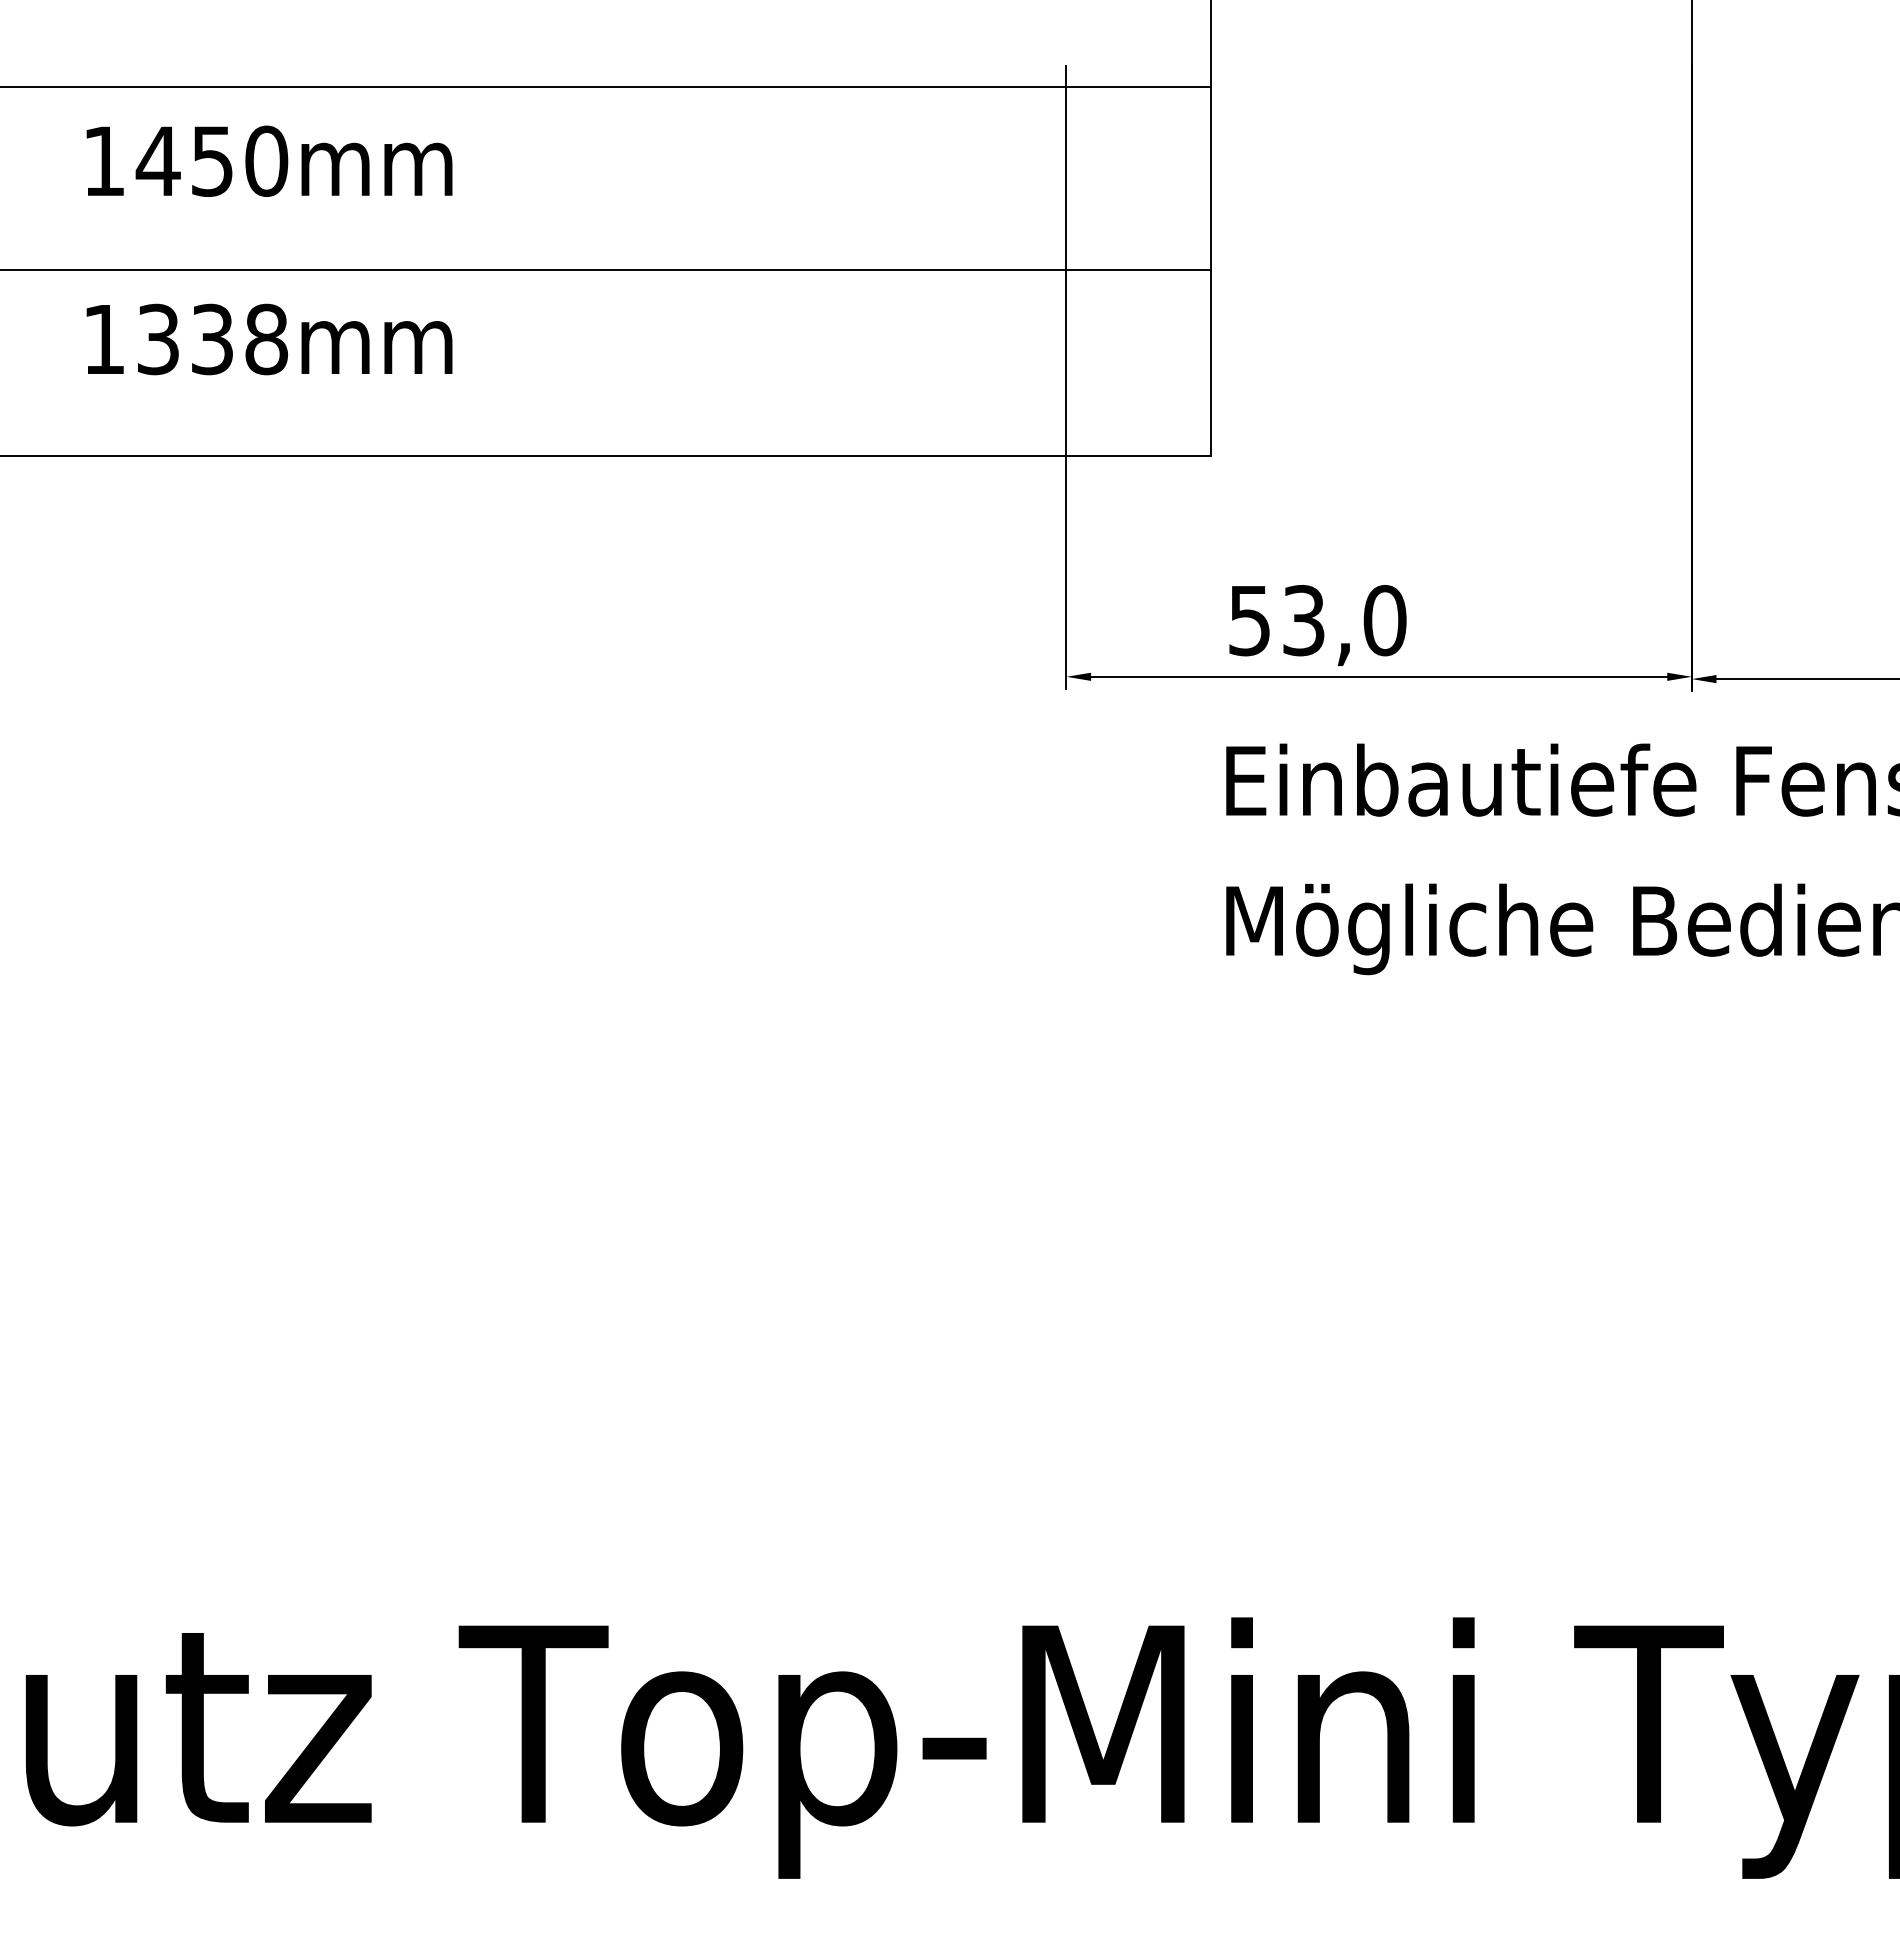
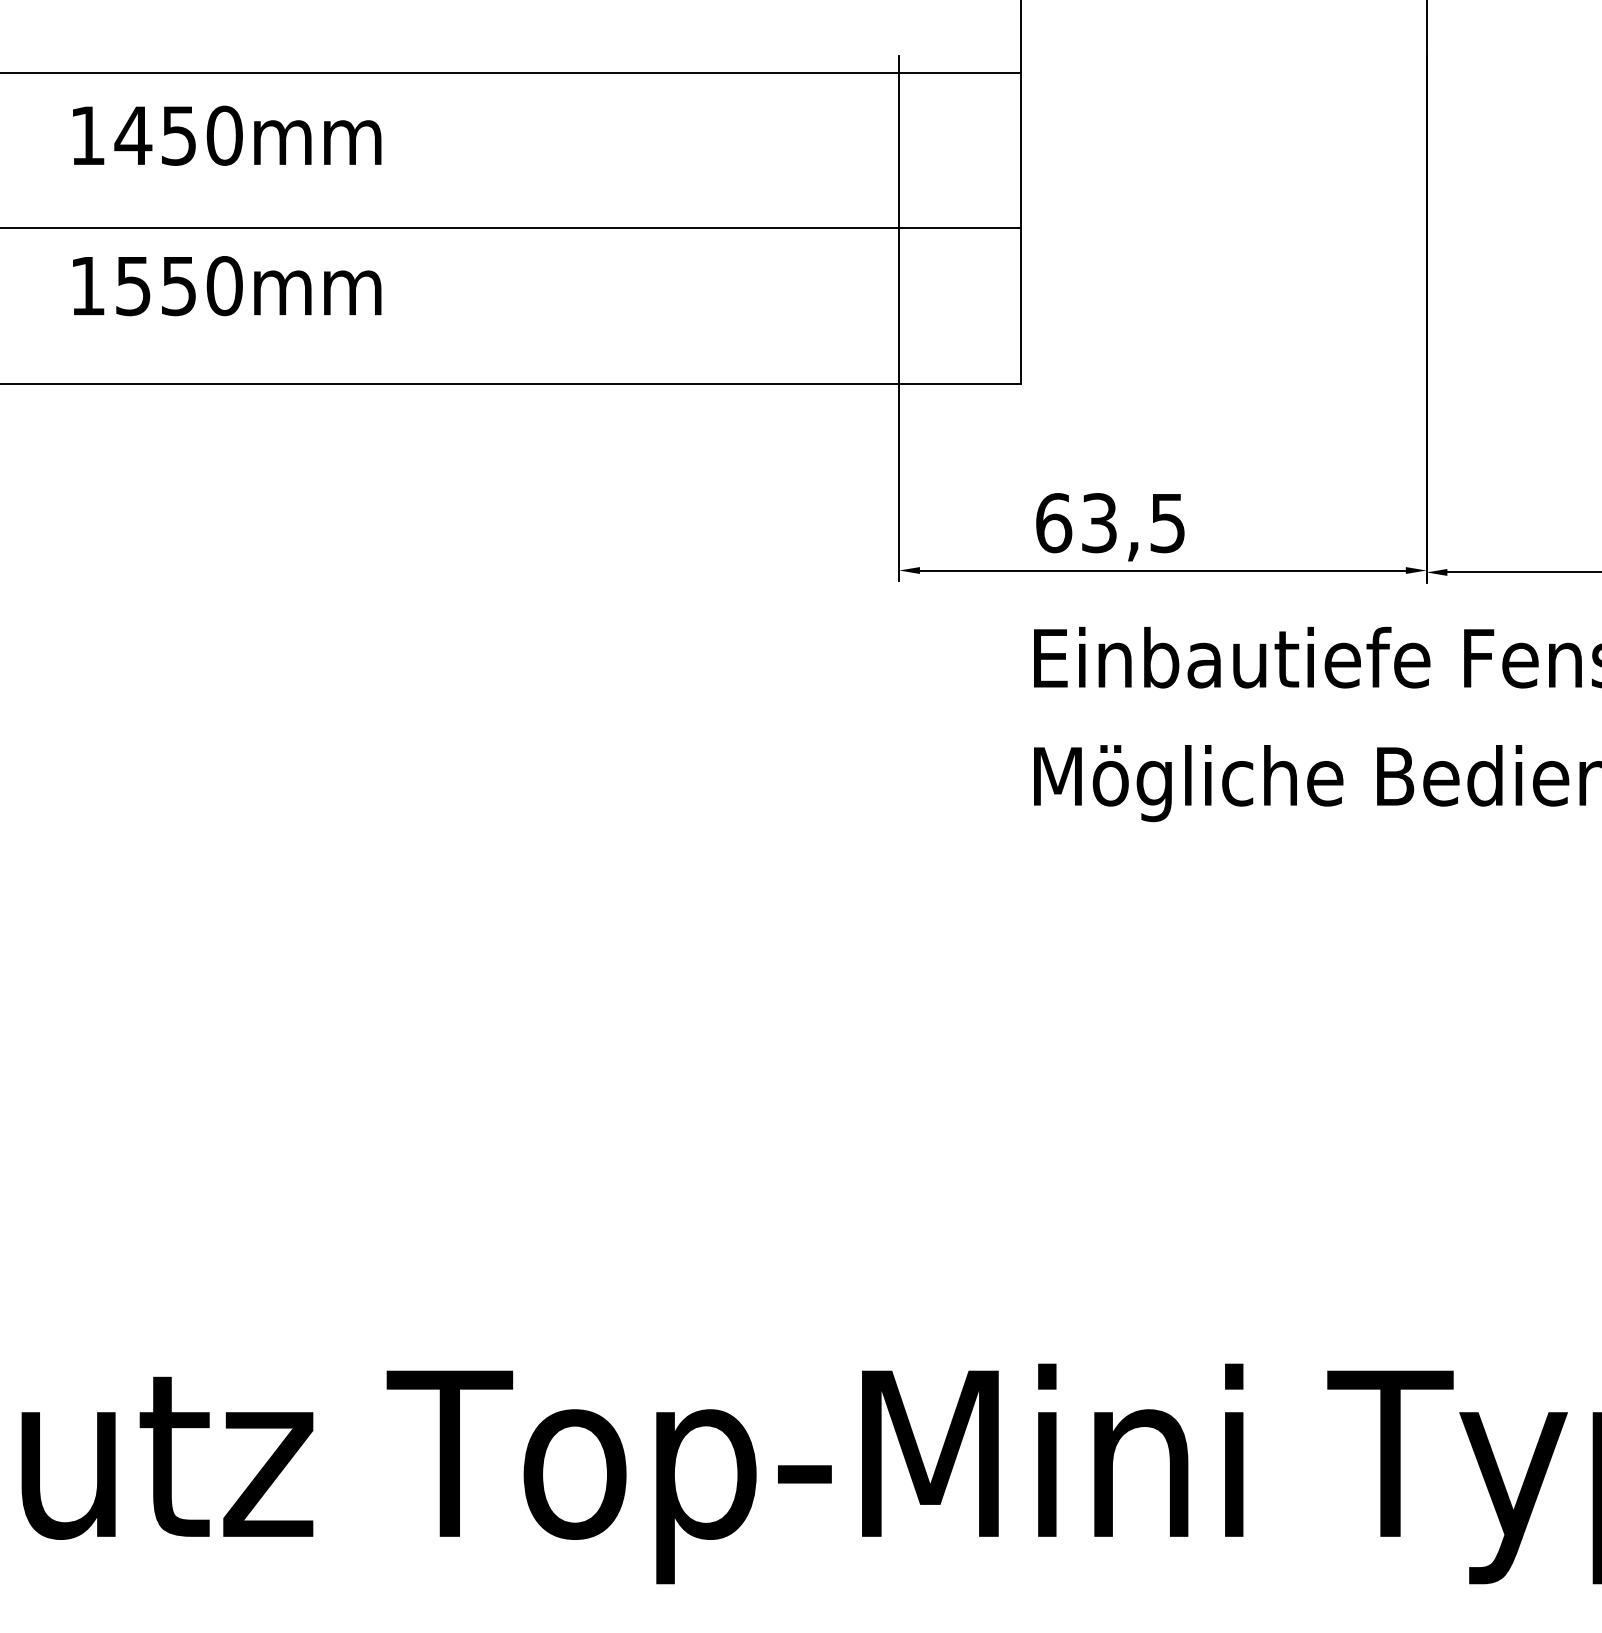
text: (213, 338) -> (179, 285), 1338mm -> 1550mm
text: (1317, 620) -> (1110, 523), 53,0 -> 63,5

